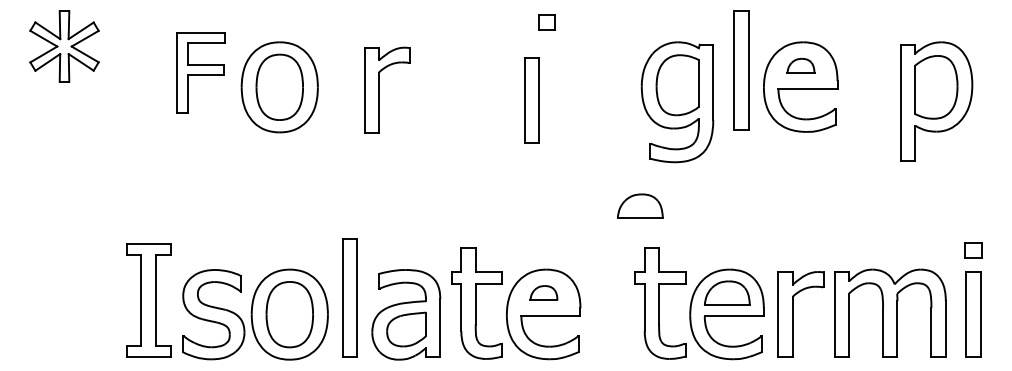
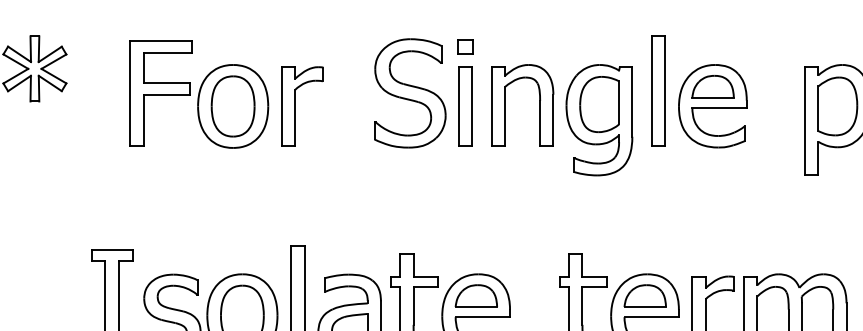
part: (546, 22) -> (464, 47), moved
part: (800, 65) -> (712, 86), size x1.67
part: (200, 72) -> (160, 92), size x1.43
part: (471, 72) -> (409, 92), added
part: (612, 85) -> (539, 104), added
part: (379, 89) -> (295, 105), moved
part: (531, 100) -> (464, 106), moved
part: (640, 205) -> (565, 215), removed
part: (543, 292) -> (476, 295), size x1.67

